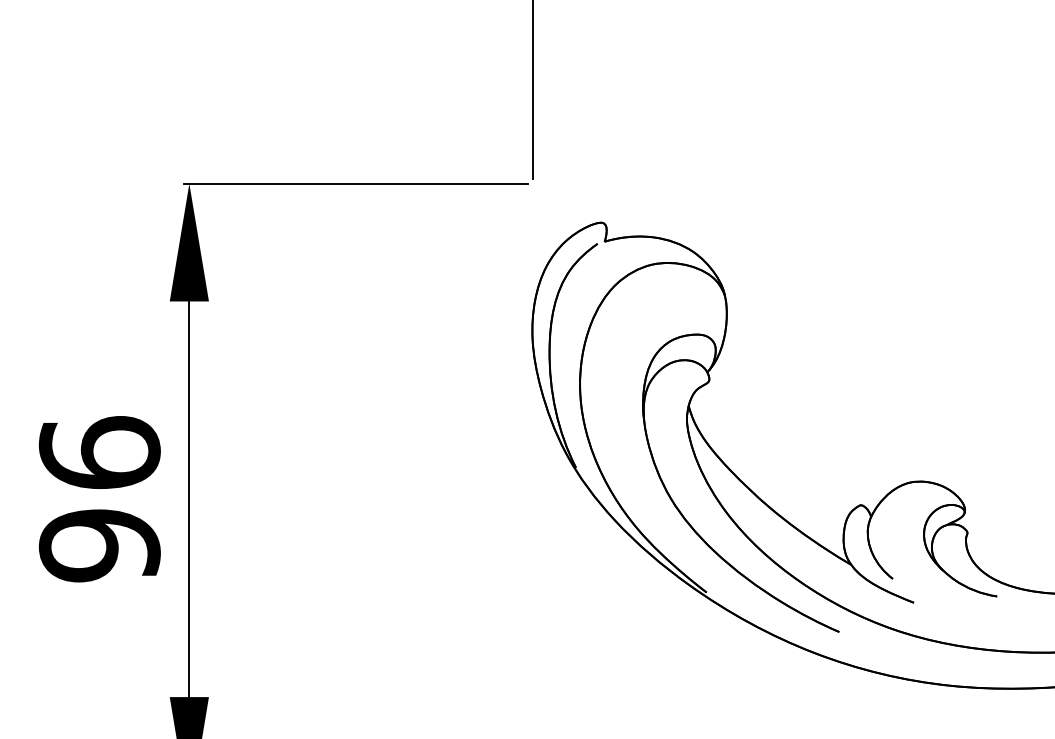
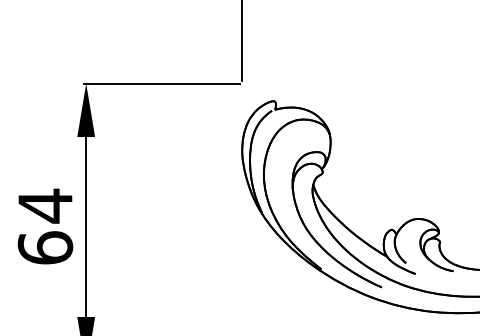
text: (99, 498) -> (45, 226), 96 -> 64

